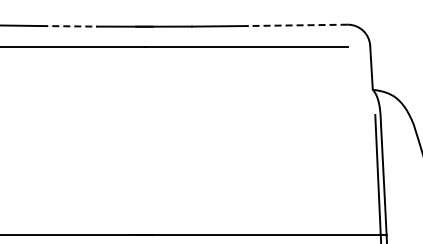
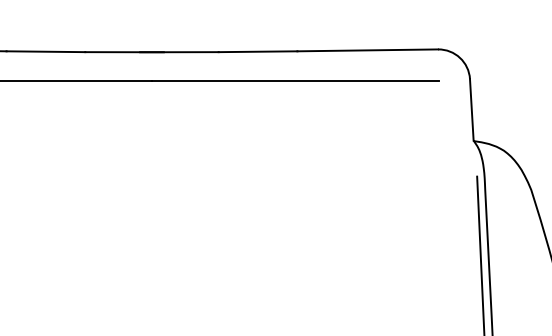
line: (297, 25) -> (367, 50), dashed -> solid
line: (69, 26) -> (46, 51), dashed -> solid

